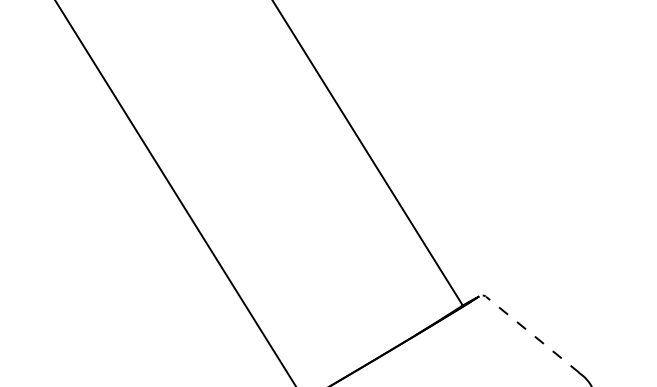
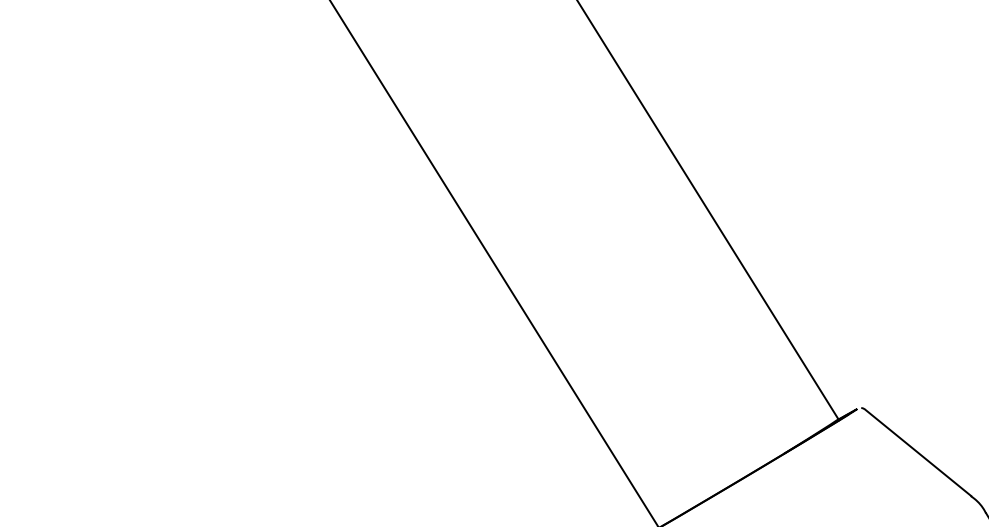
line: (533, 334) -> (918, 452), dashed -> solid

